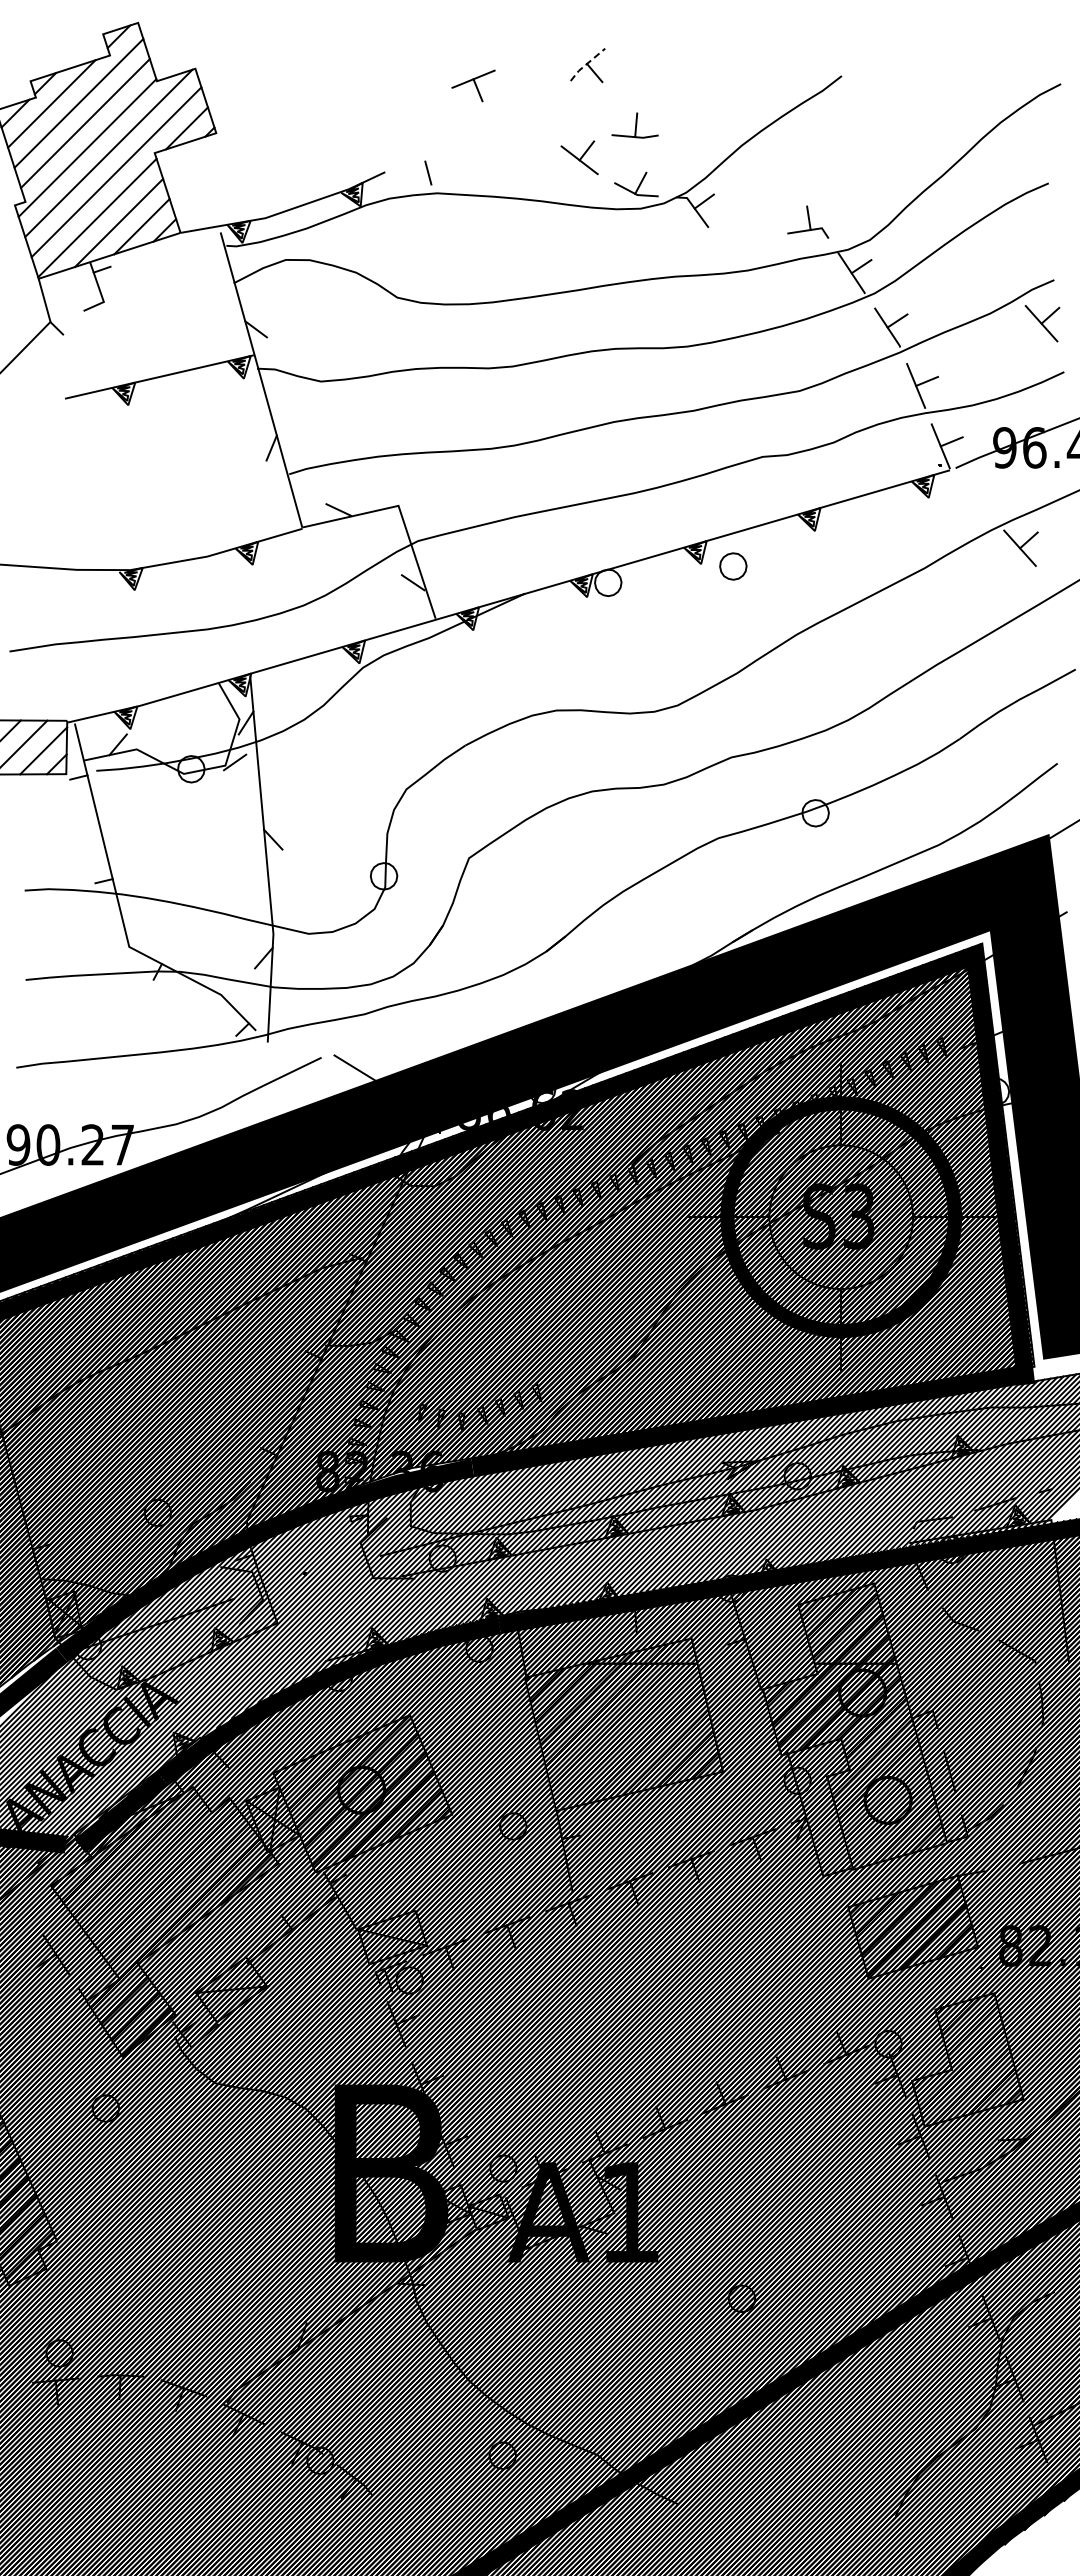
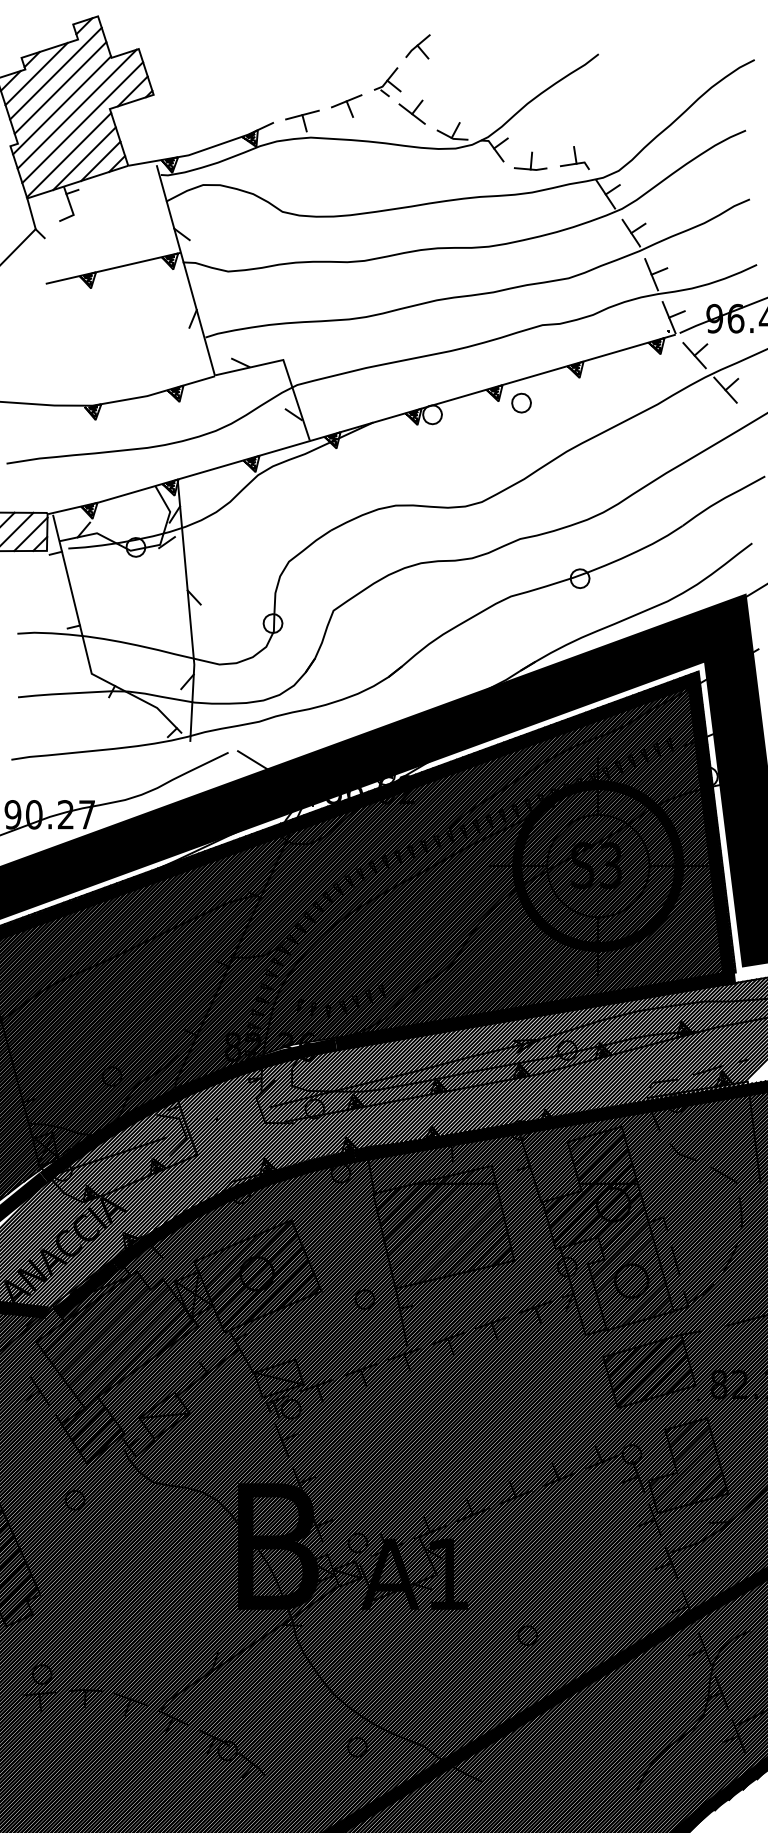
line: (587, 63) -> (417, 45), dashed -> solid
part: (473, 85) -> (346, 105), moved
part: (544, 114) -> (387, 81), added
part: (634, 125) -> (530, 161), moved
line: (425, 161) -> (302, 114), added
part: (1042, 323) -> (695, 355), moved

